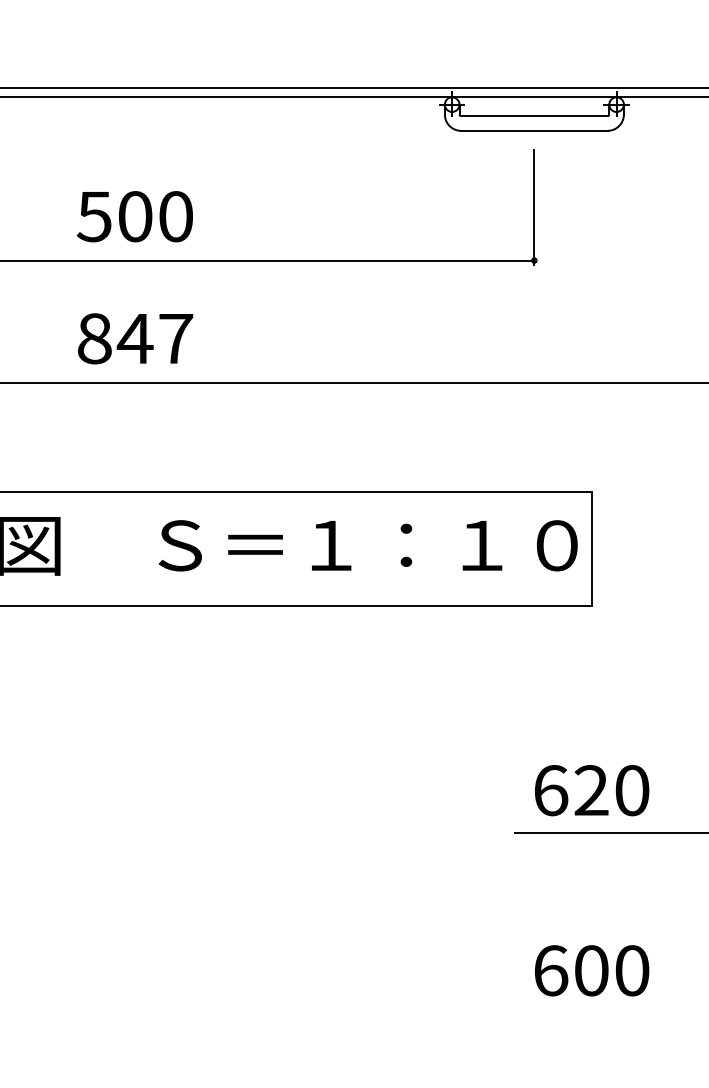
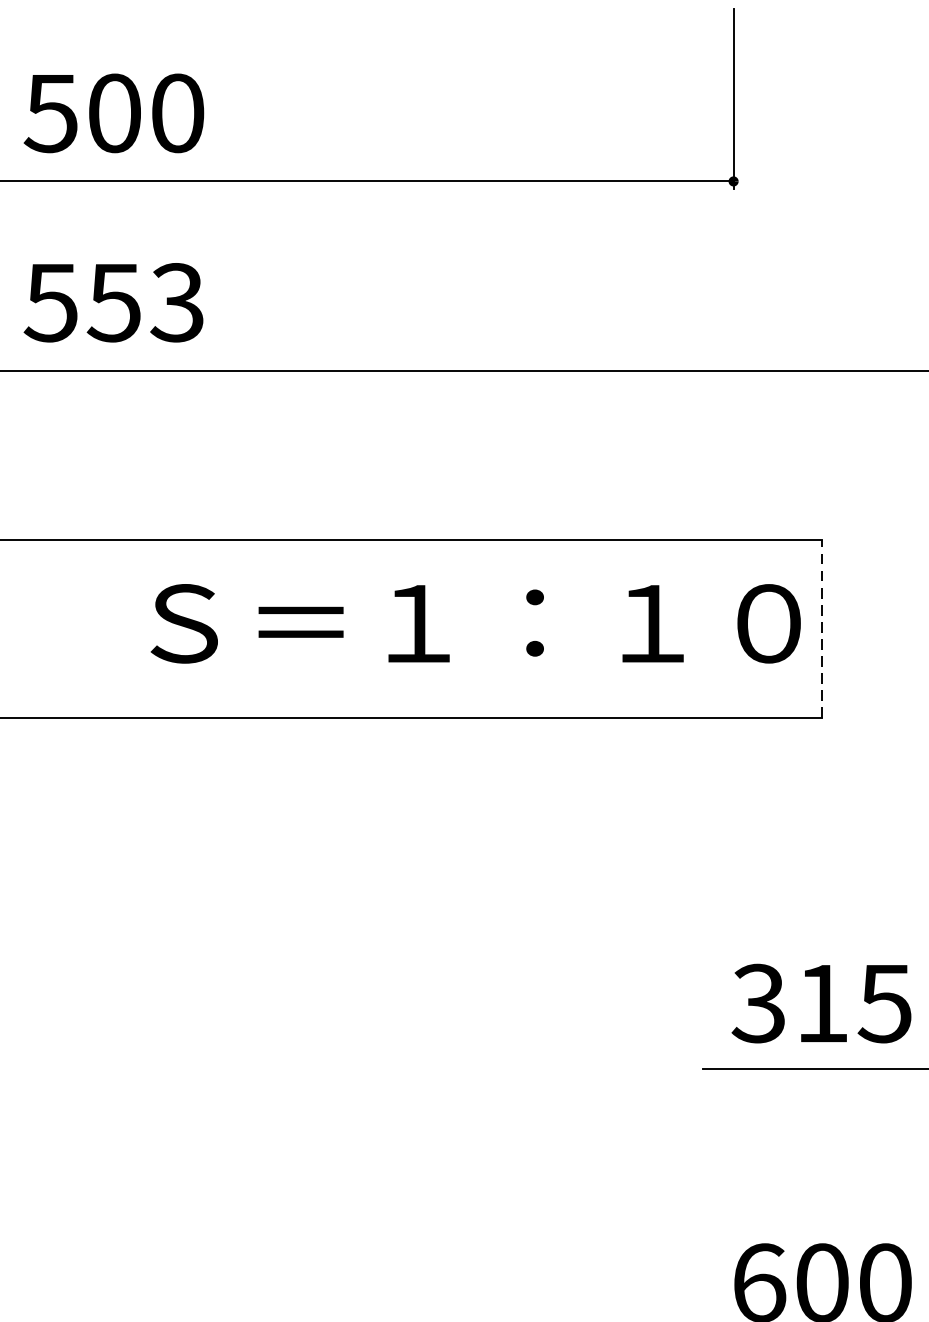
text: (134, 338) -> (113, 302), 847 -> 553
line: (591, 548) -> (822, 628), solid -> dashed
text: (591, 790) -> (822, 1003), 620 -> 315

